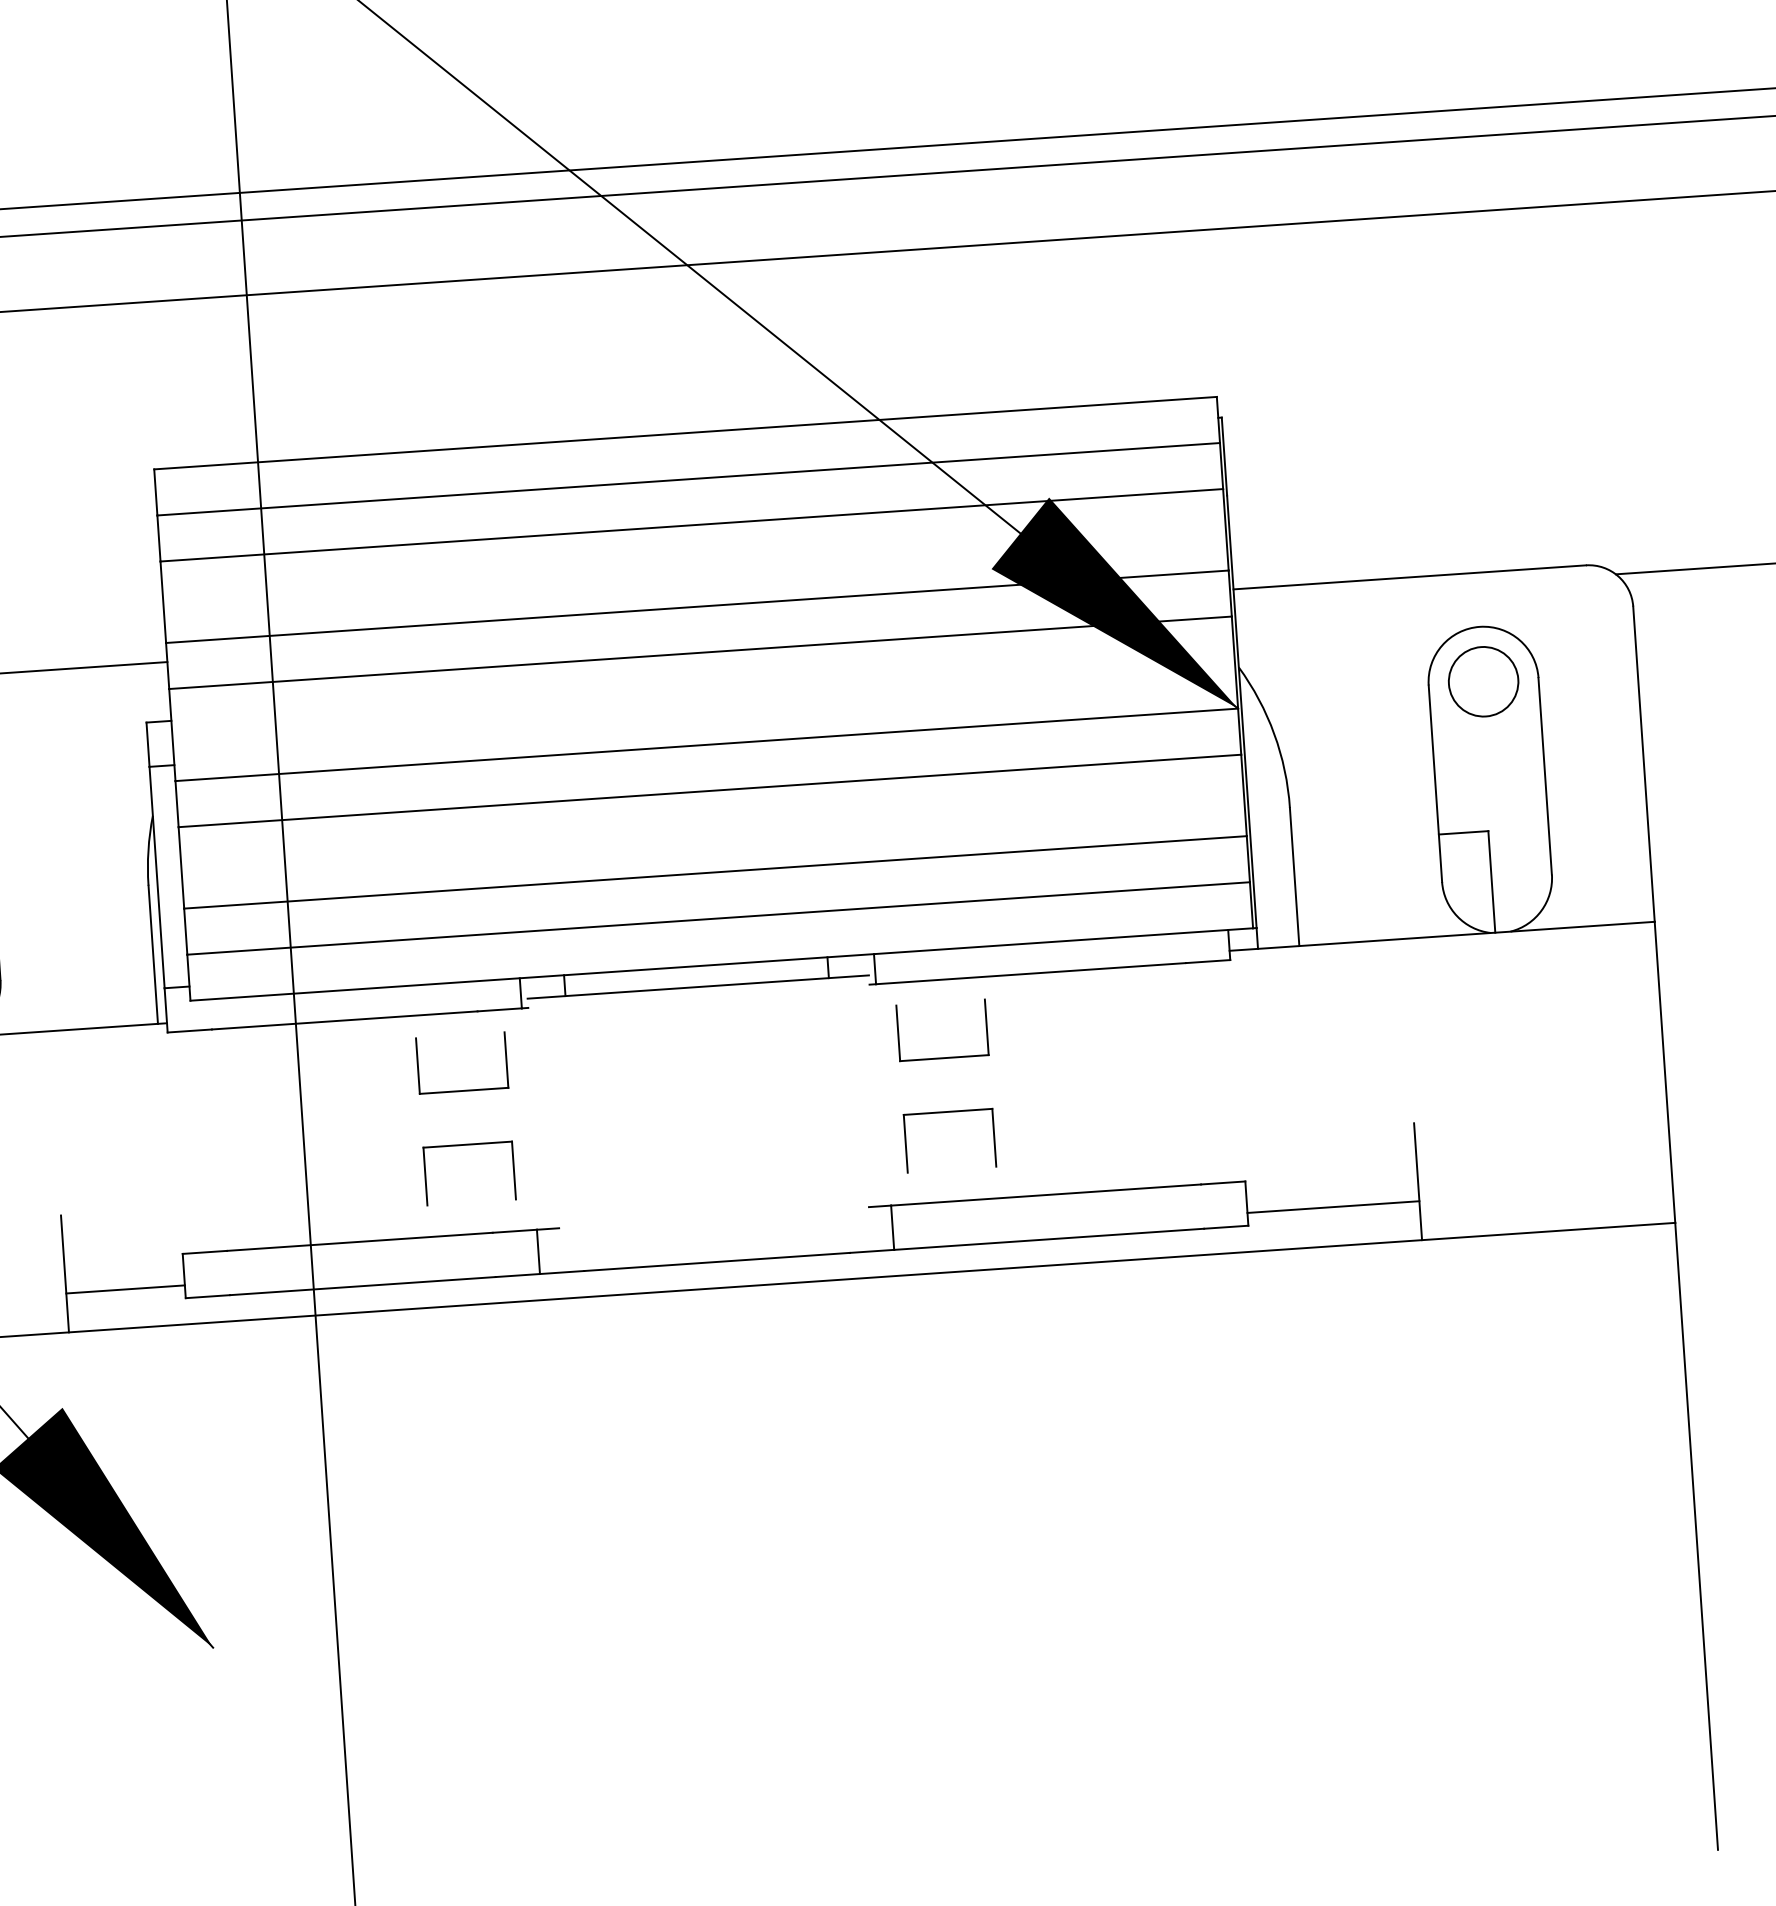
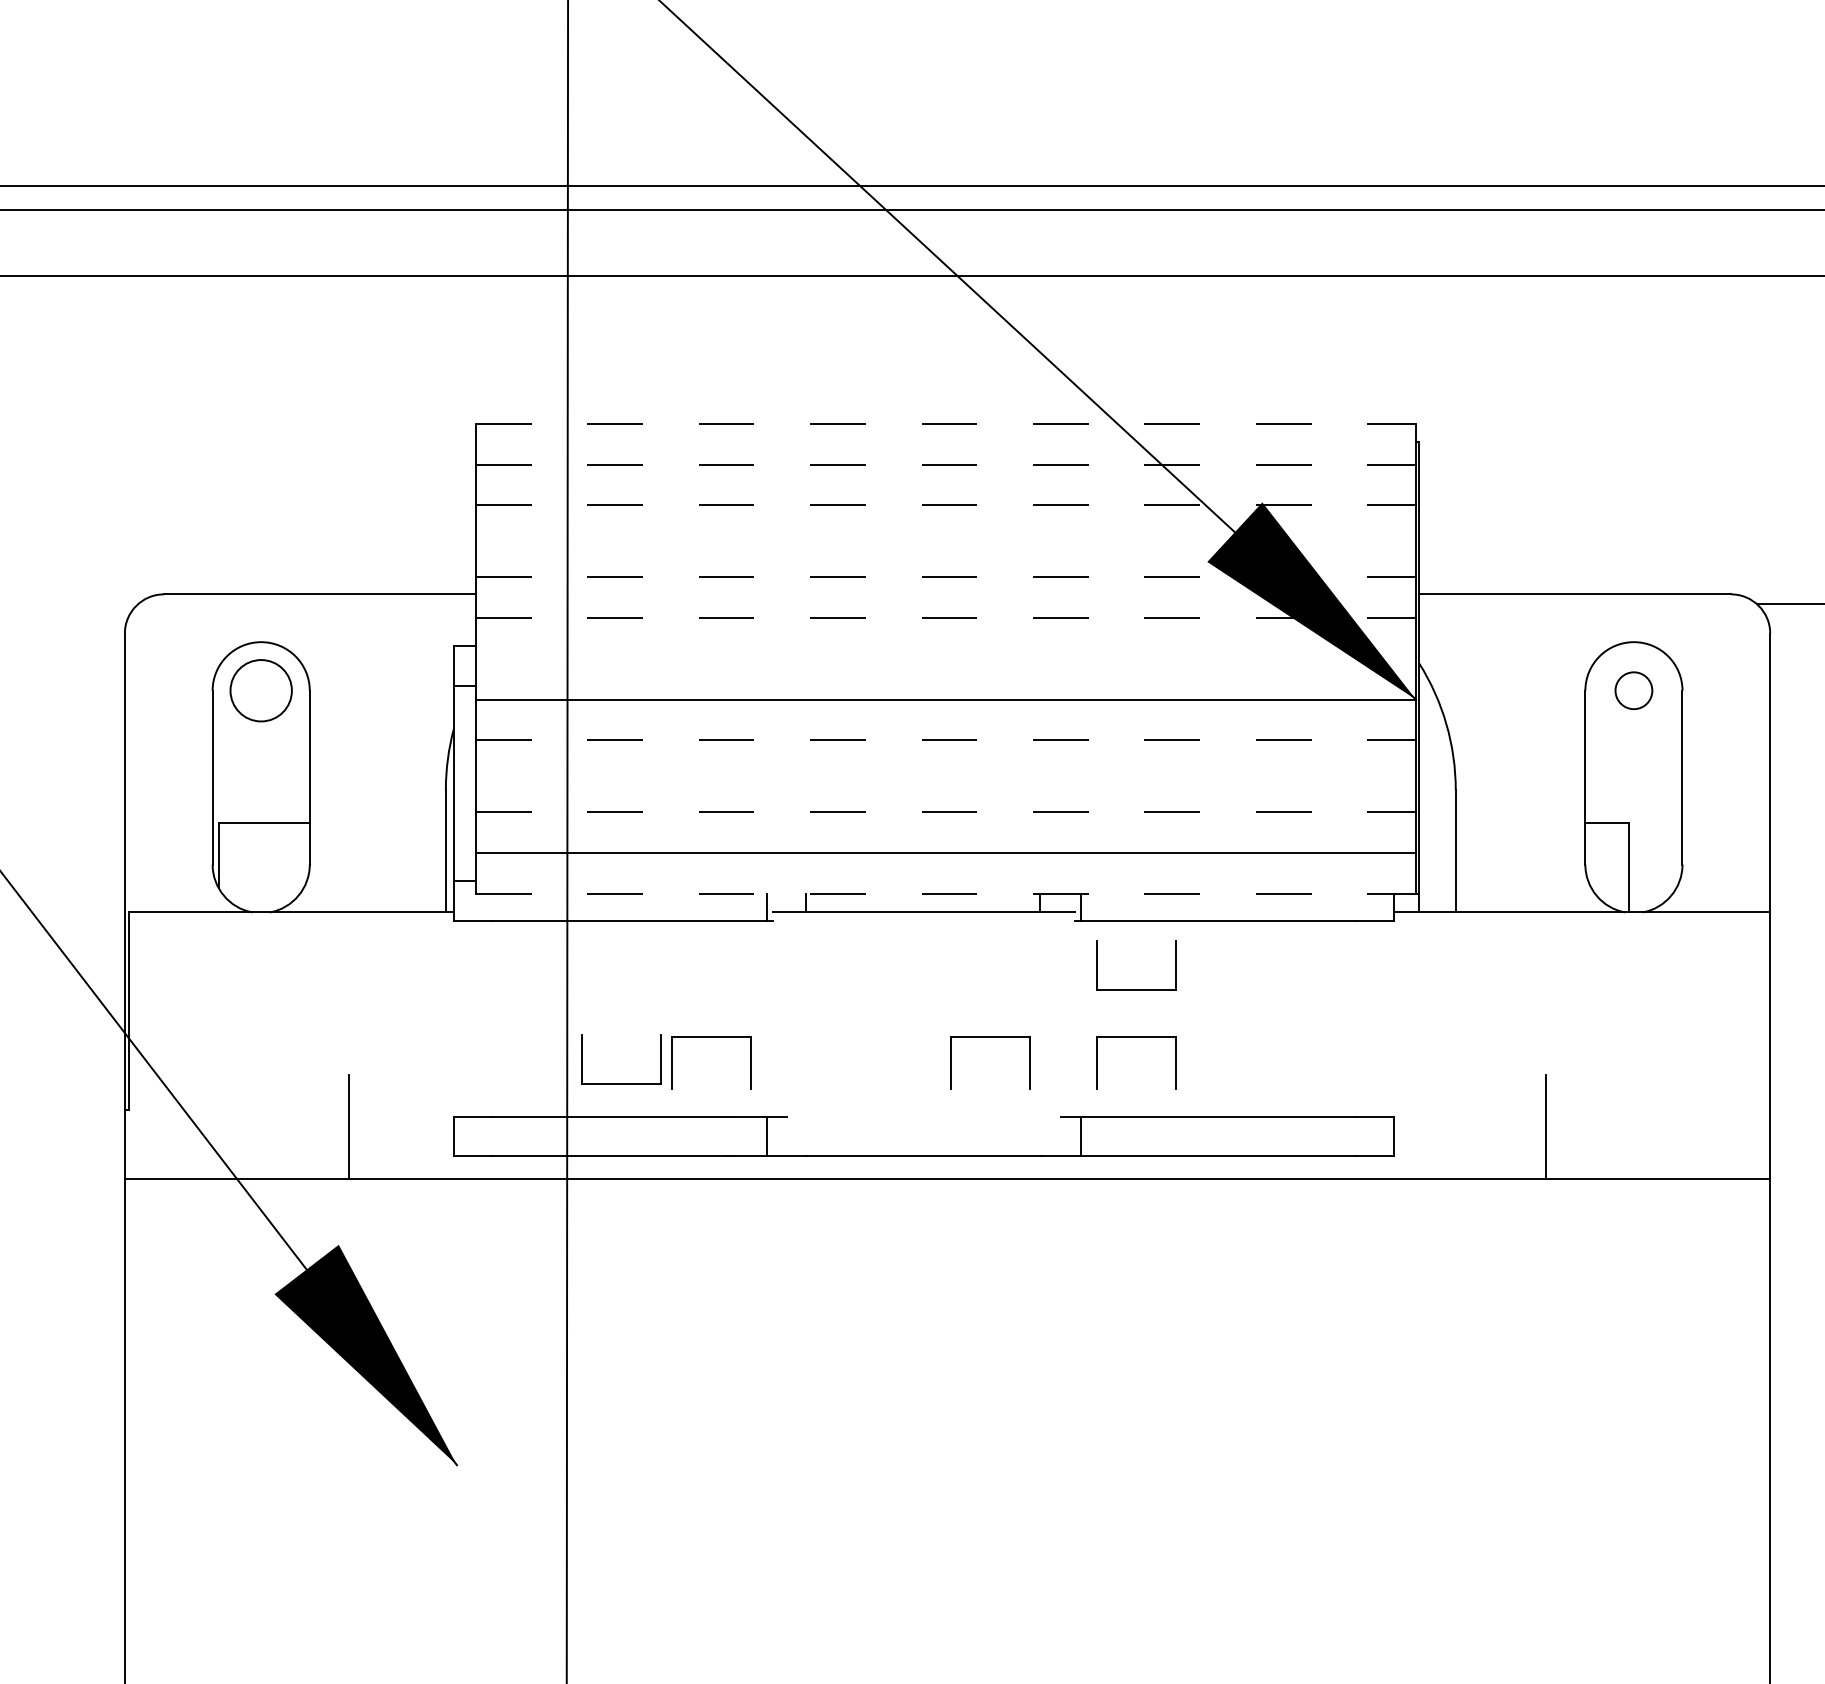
line: (686, 432) -> (946, 423), solid -> dashed
line: (689, 479) -> (946, 464), solid -> dashed
line: (692, 525) -> (946, 505), solid -> dashed
line: (697, 606) -> (946, 577), solid -> dashed
line: (701, 653) -> (946, 618), solid -> dashed
circle: (1483, 681) -> (1633, 690), size x0.6
line: (710, 790) -> (946, 740), solid -> dashed
line: (716, 872) -> (946, 812), solid -> dashed
line: (722, 965) -> (946, 894), solid -> dashed
part: (464, 1090) -> (621, 1083), moved
part: (783, 1123) -> (990, 1037), added
line: (1333, 1207) -> (1470, 1144), removed
line: (124, 1289) -> (400, 1144), removed

